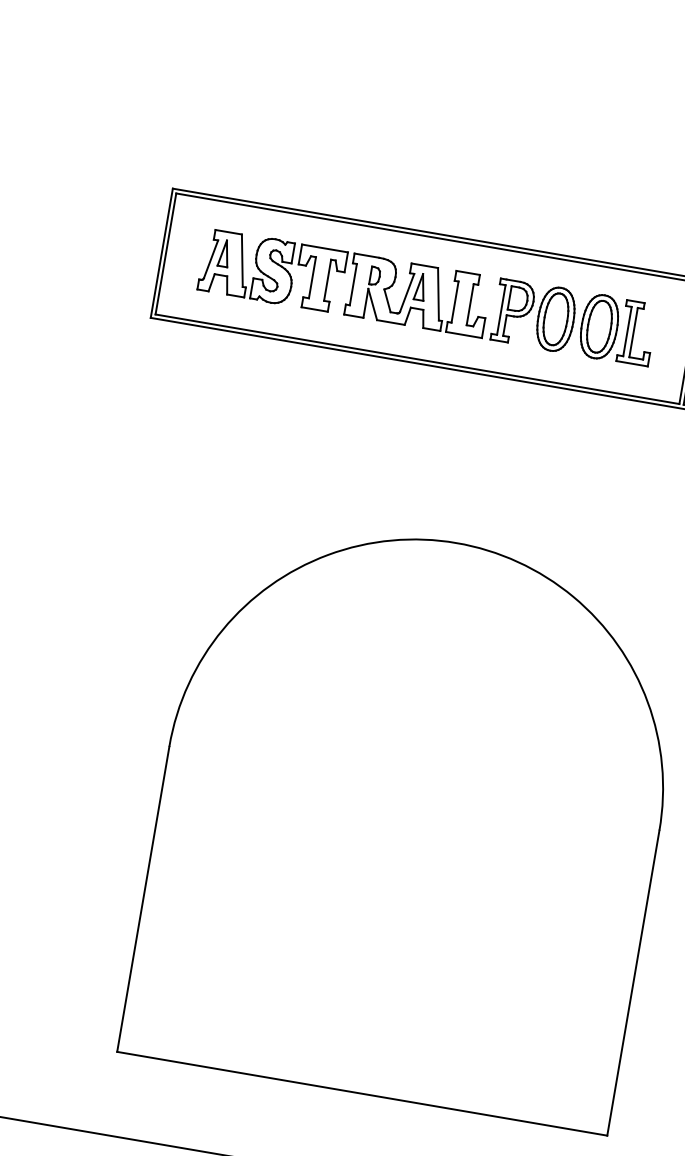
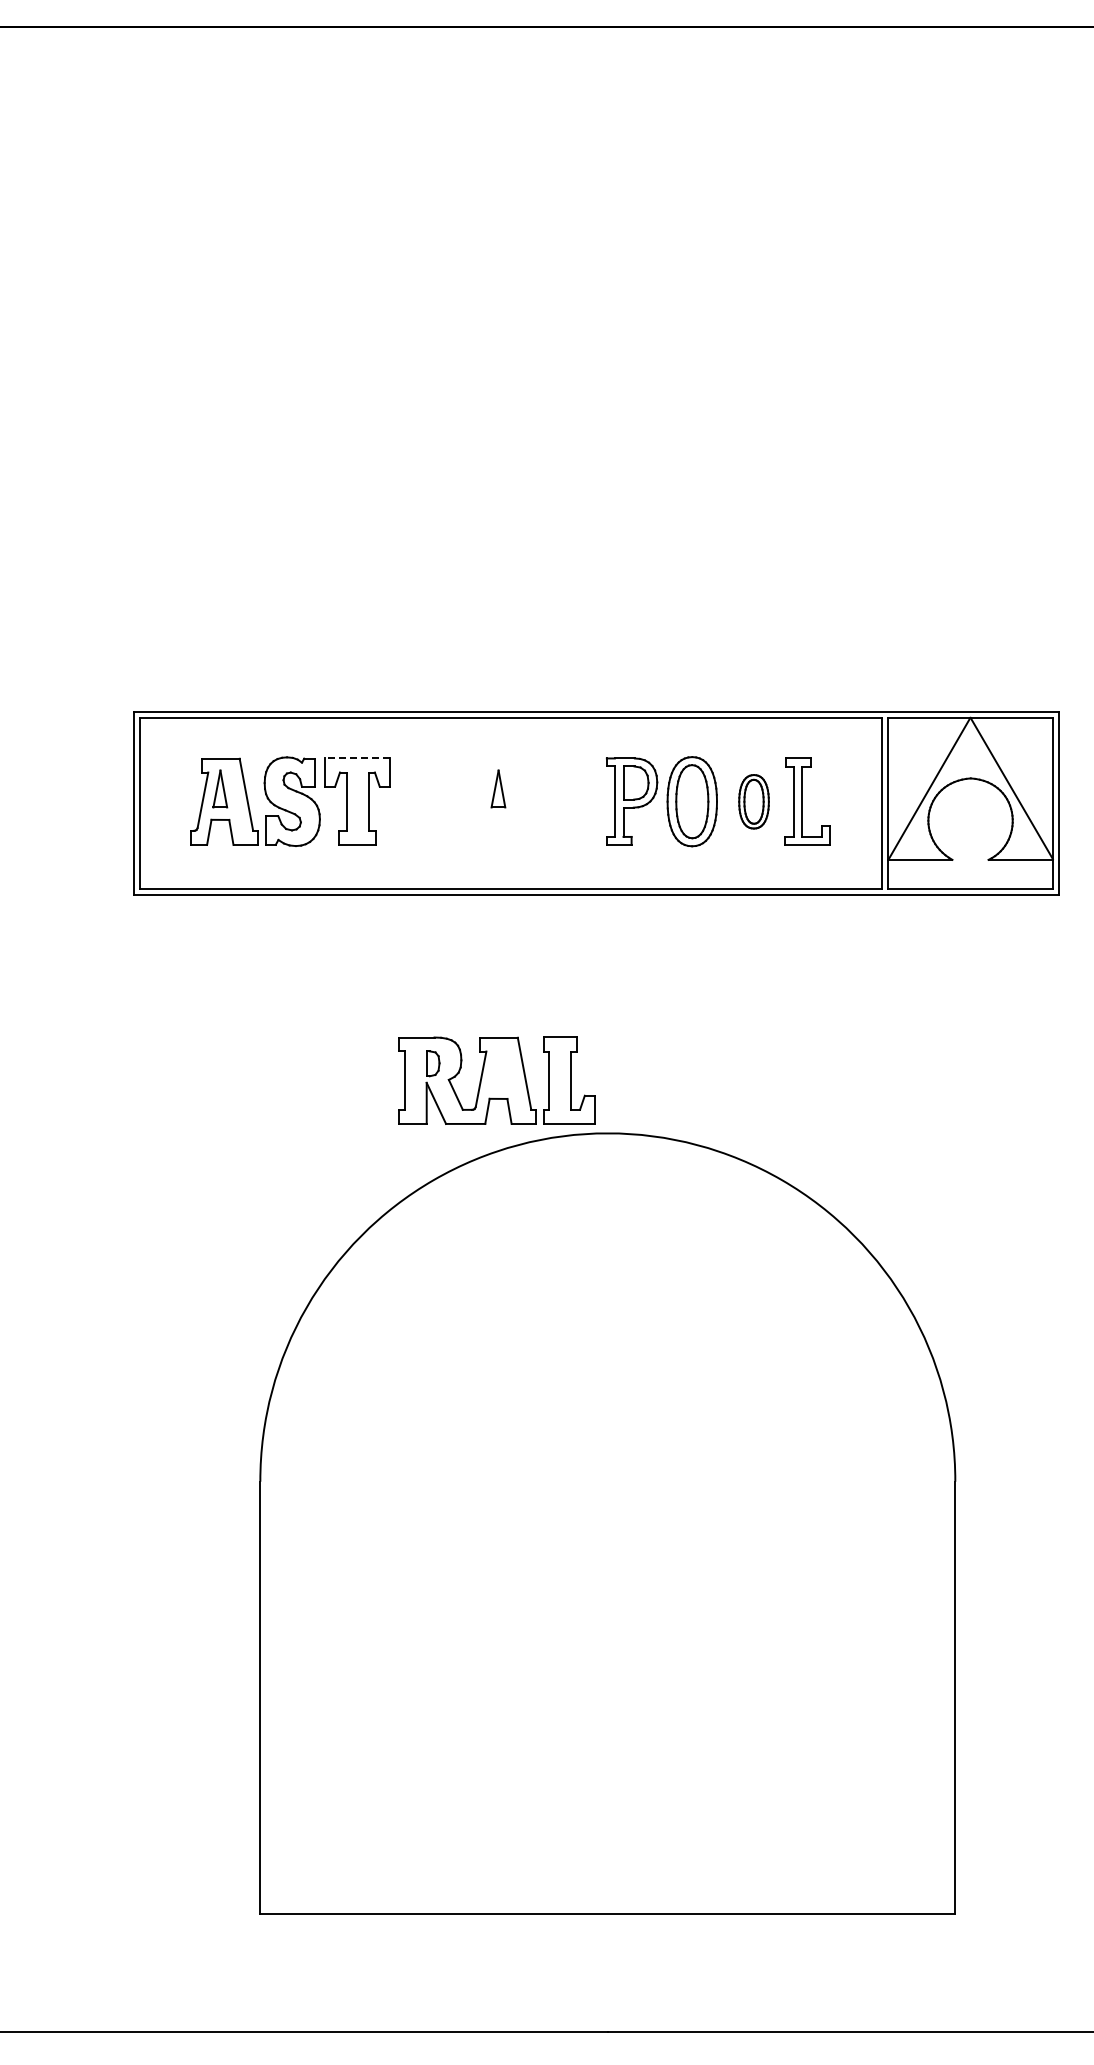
line: (325, 248) -> (357, 758), solid -> dashed
part: (417, 295) -> (496, 1080), moved
part: (599, 326) -> (753, 801), size x0.6

